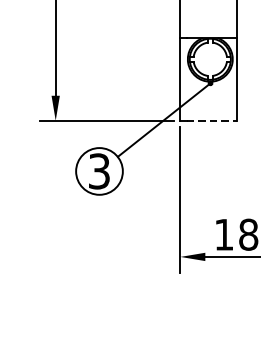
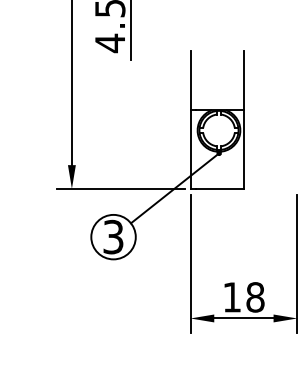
line: (211, 120) -> (220, 188), dashed -> solid

